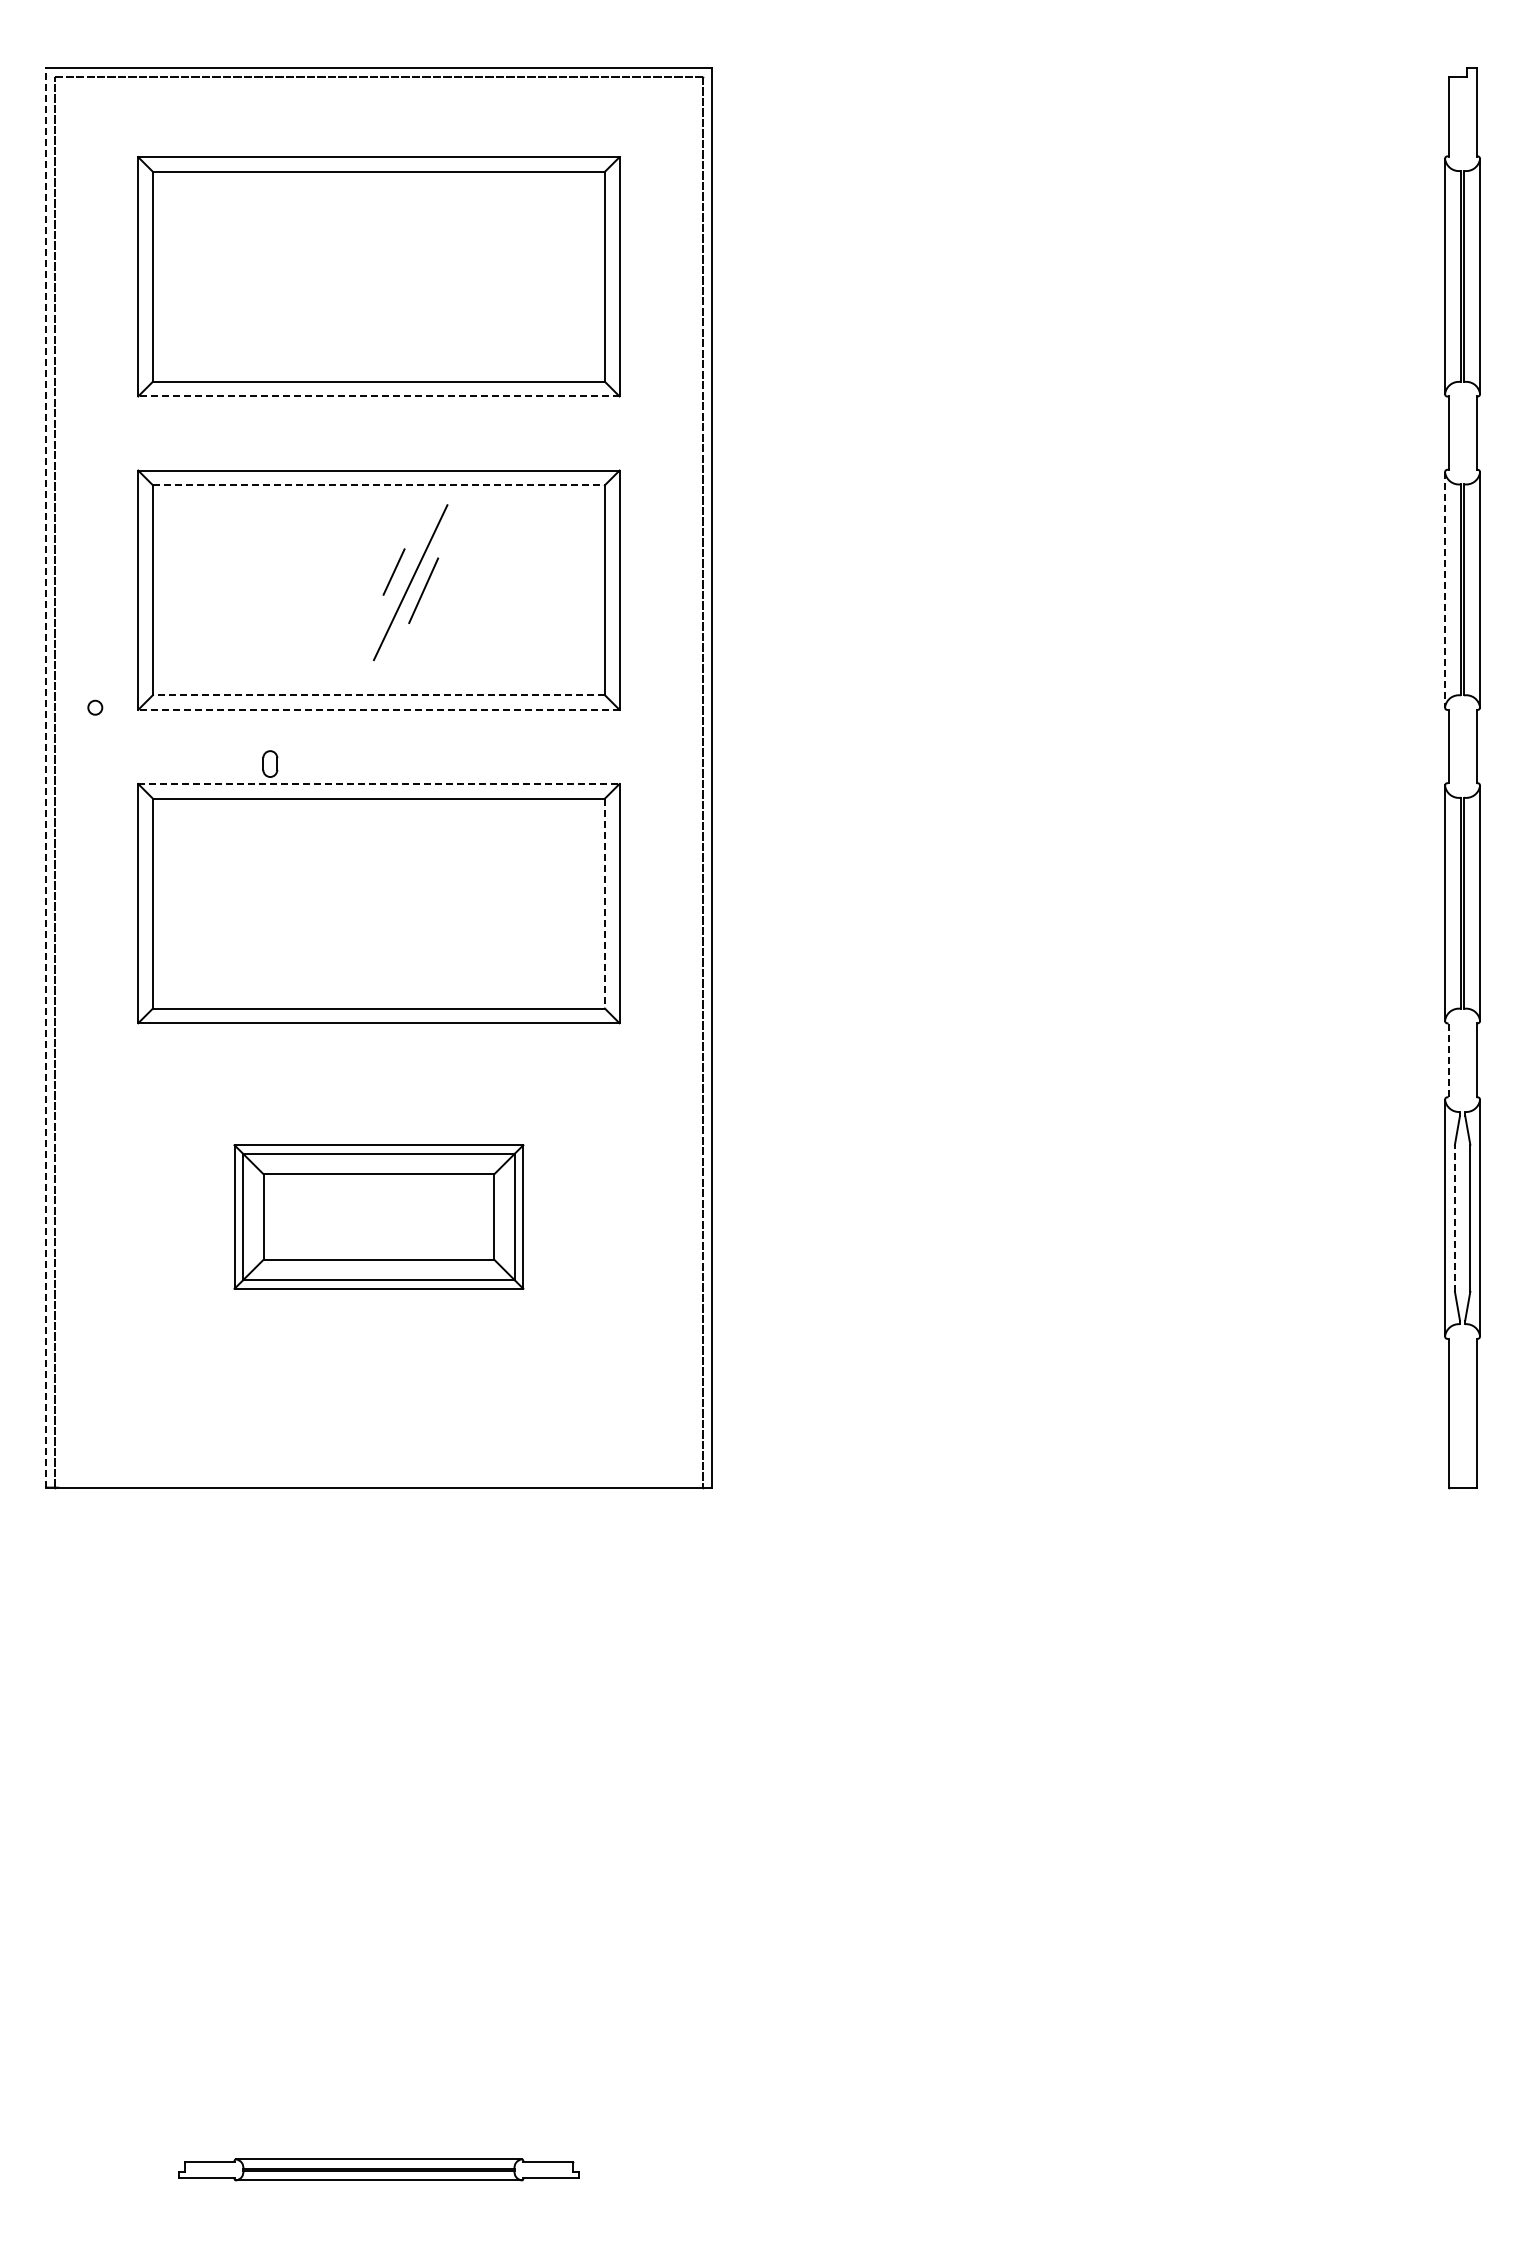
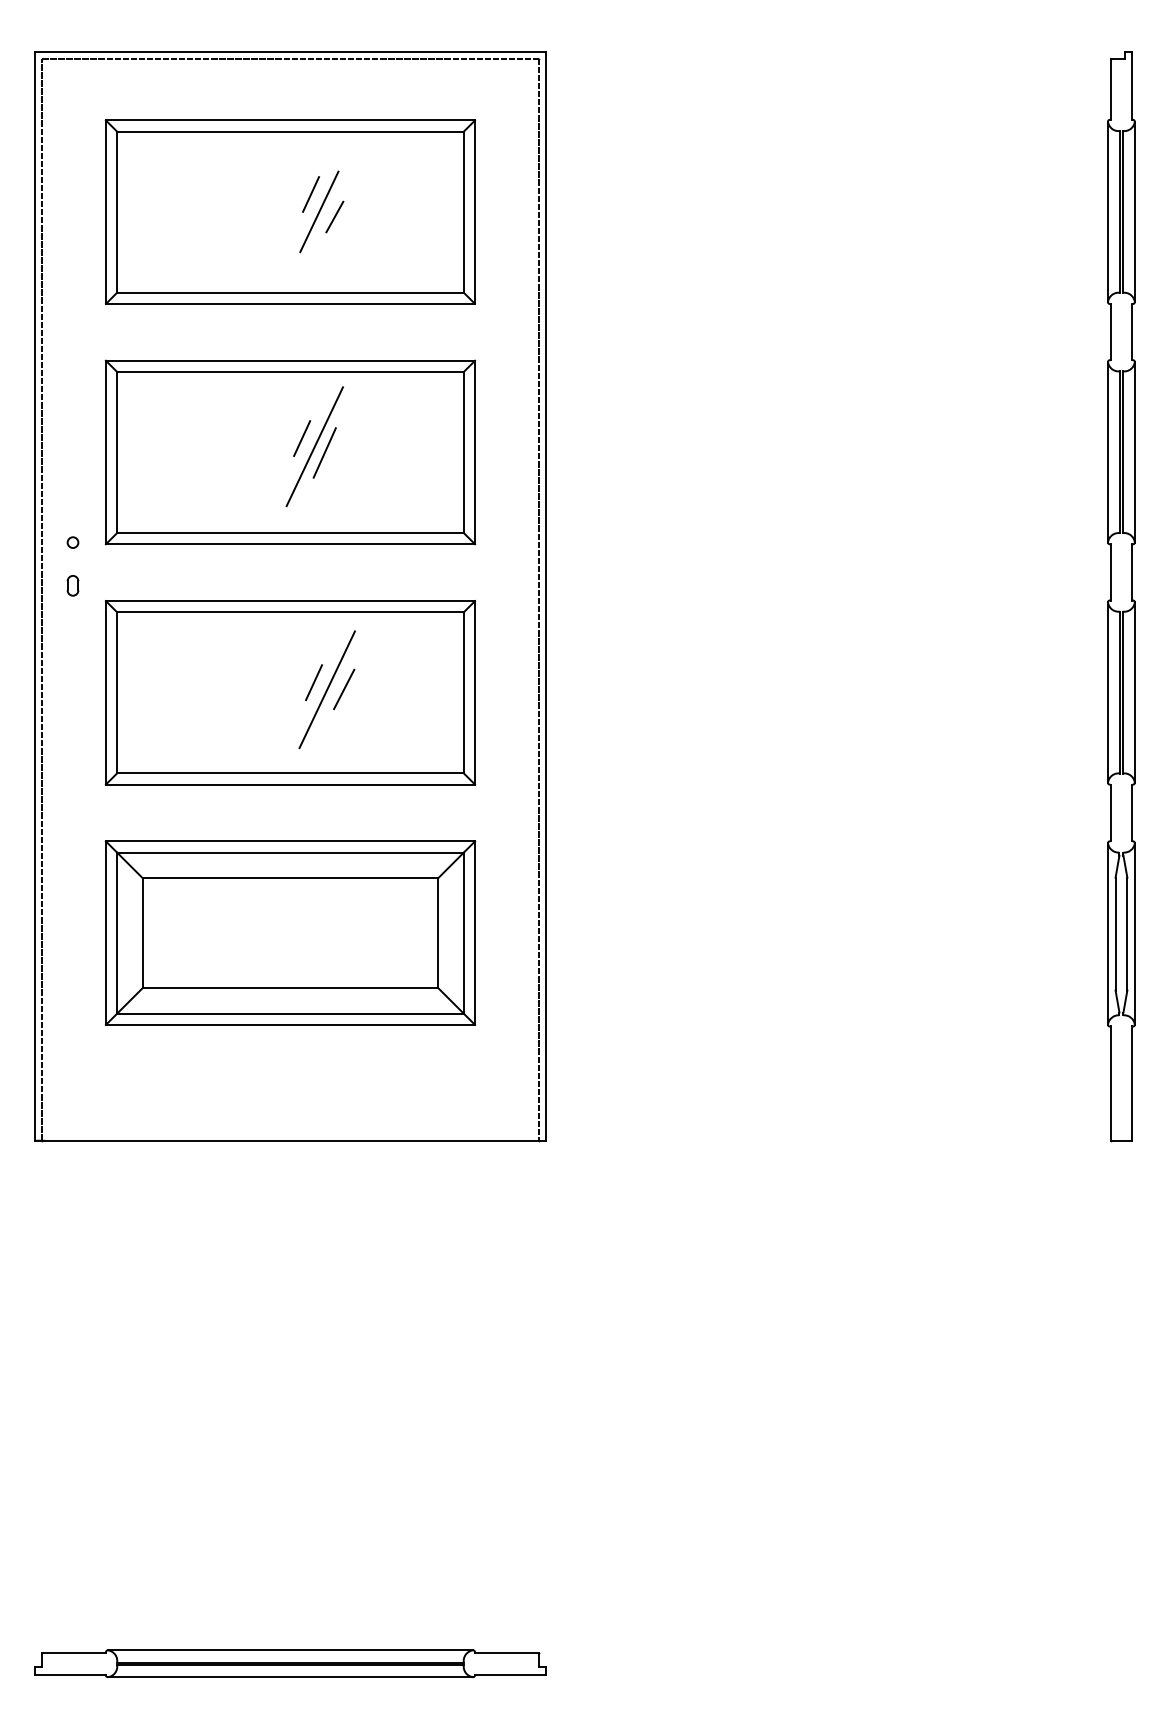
line: (405, 253) -> (310, 194), added
line: (416, 276) -> (319, 211), added
line: (436, 282) -> (334, 216), added
line: (378, 396) -> (290, 303), dashed -> solid
line: (378, 485) -> (290, 372), dashed -> solid
line: (1445, 590) -> (1108, 452), dashed -> solid
line: (378, 695) -> (290, 533), dashed -> solid
line: (378, 709) -> (290, 543), dashed -> solid
part: (270, 763) -> (73, 585), moved
line: (45, 777) -> (34, 596), dashed -> solid
line: (378, 784) -> (290, 601), dashed -> solid
line: (409, 890) -> (313, 682), added
line: (448, 898) -> (343, 688), added
line: (426, 899) -> (326, 689), added
line: (604, 903) -> (463, 692), dashed -> solid
line: (1448, 1059) -> (1110, 812), dashed -> solid
part: (378, 1216) -> (290, 932), size x1.67
line: (1454, 1218) -> (1115, 934), dashed -> solid
part: (378, 2169) -> (290, 1663), size x1.67

